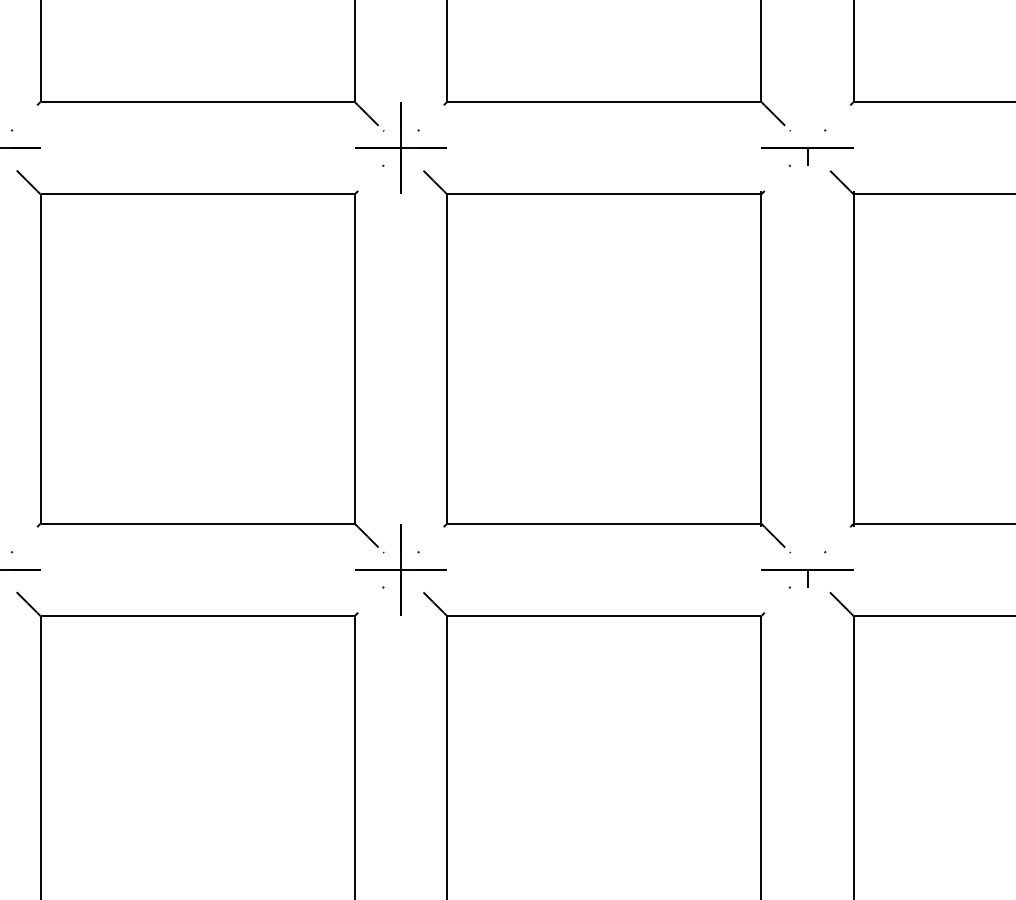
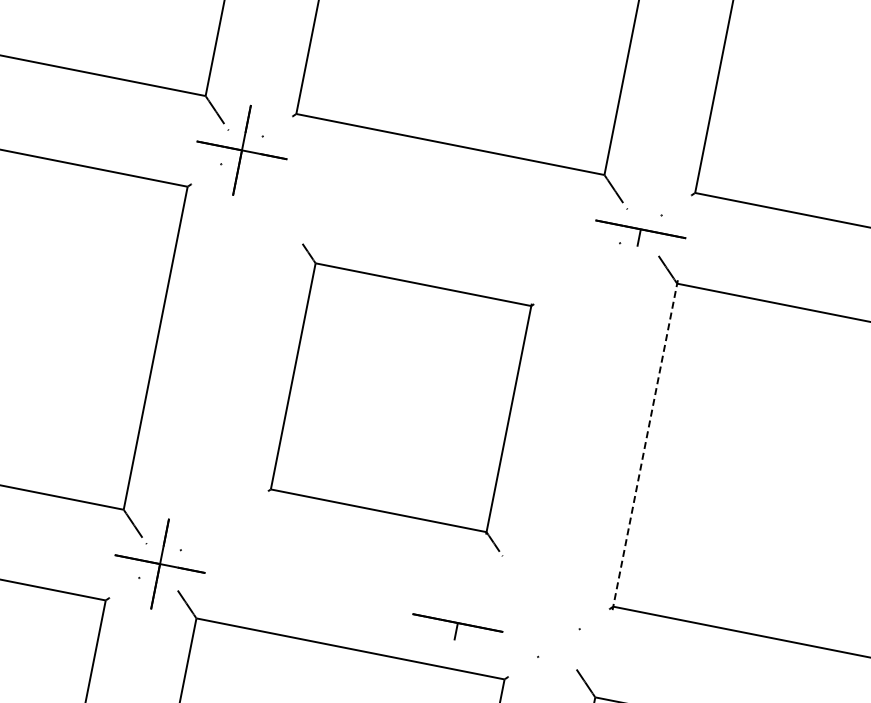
line: (853, 359) -> (644, 445), solid -> dashed
part: (606, 361) -> (402, 399), size x0.7
part: (807, 578) -> (456, 631), moved

